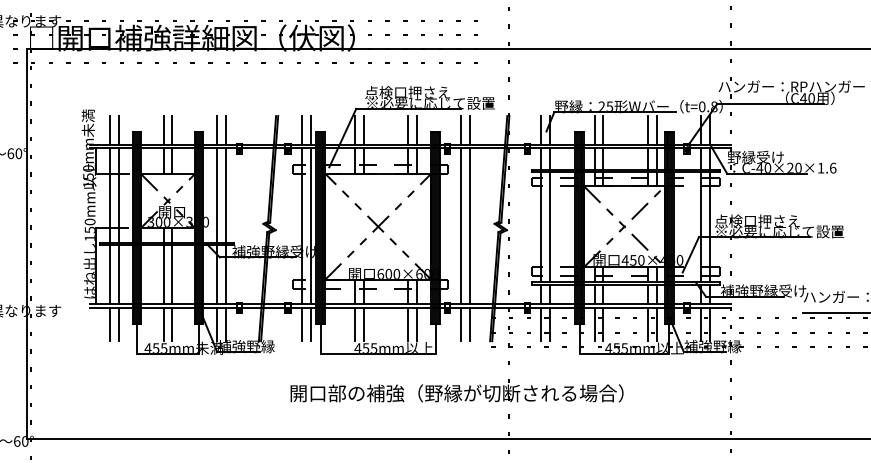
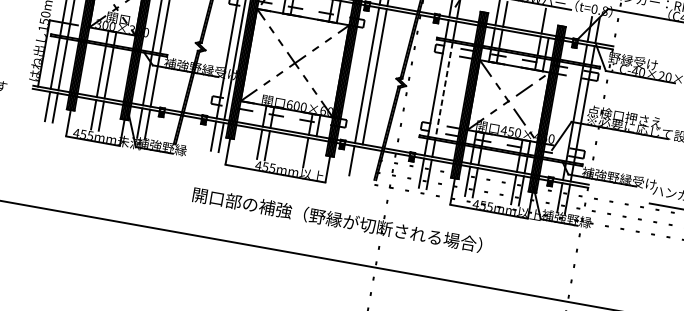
line: (656, 130) -> (551, 22), removed
line: (550, 227) -> (444, 90), solid -> dashed
line: (416, 324) -> (313, 153), removed
line: (470, 324) -> (359, 162), removed

